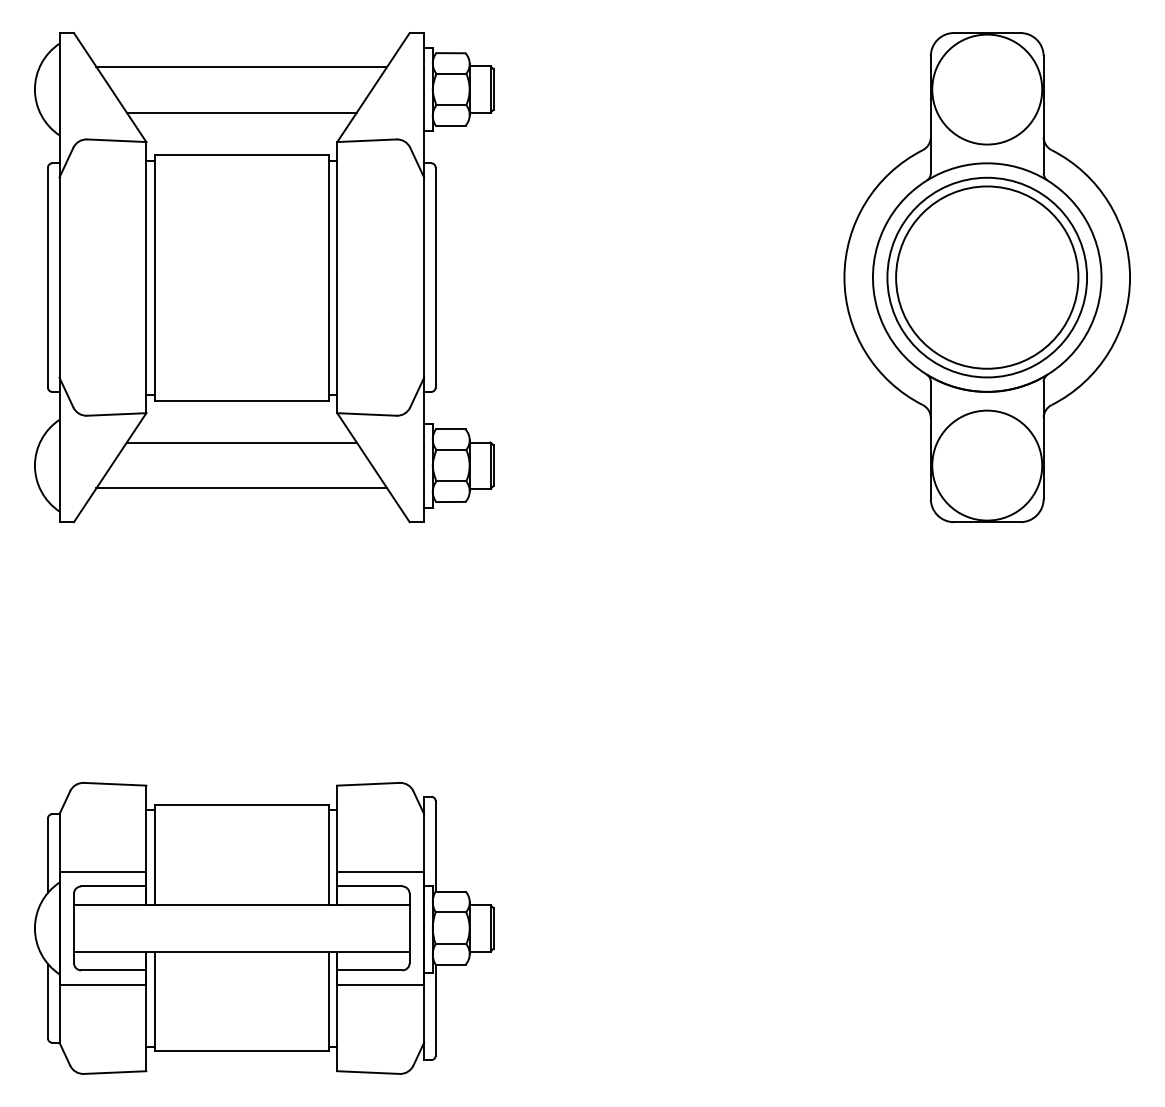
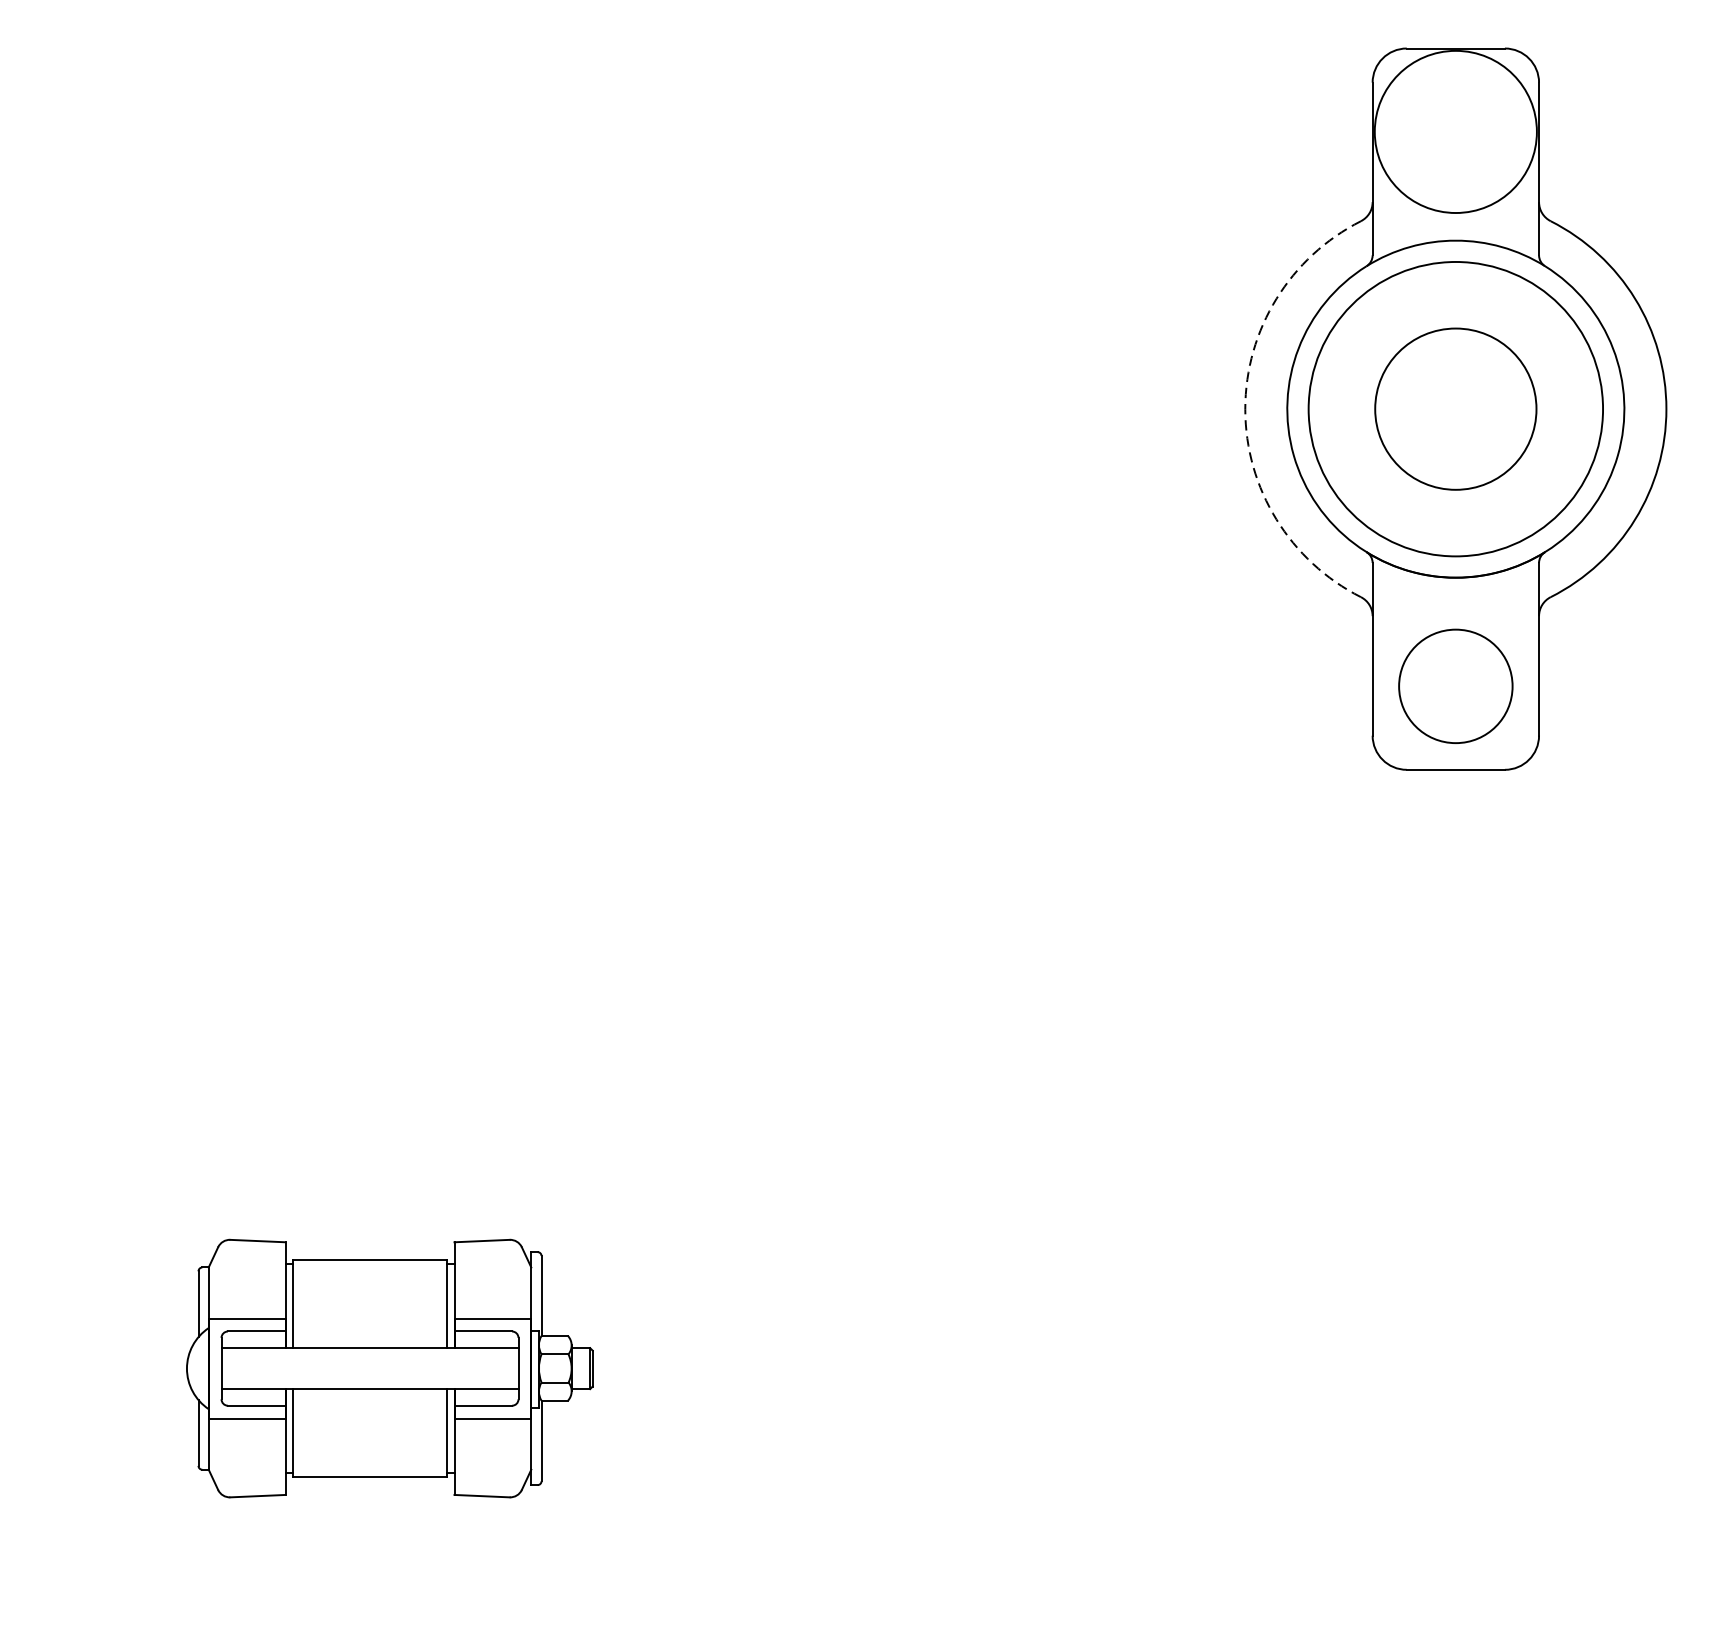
part: (264, 277) -> (390, 409), removed
arc: (844, 277) -> (1245, 409), solid -> dashed
circle: (987, 277) -> (1456, 409), size x0.6
circle: (987, 465) -> (1456, 686), size x0.7
part: (264, 927) -> (390, 1367), size x0.6

